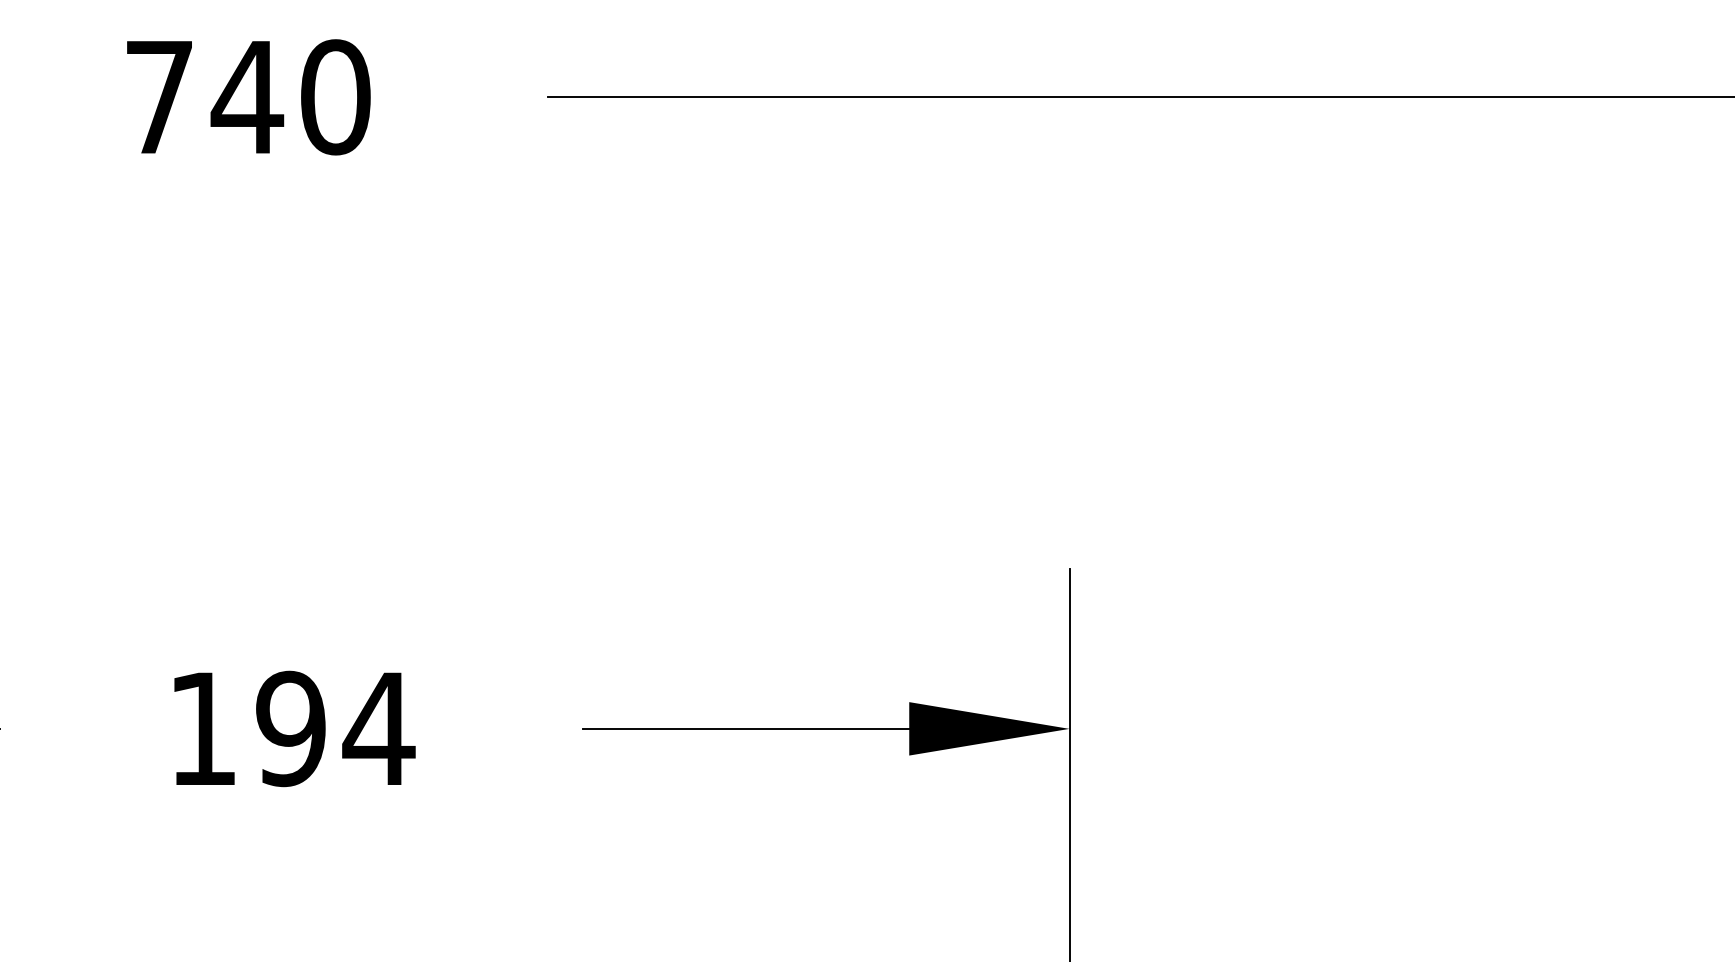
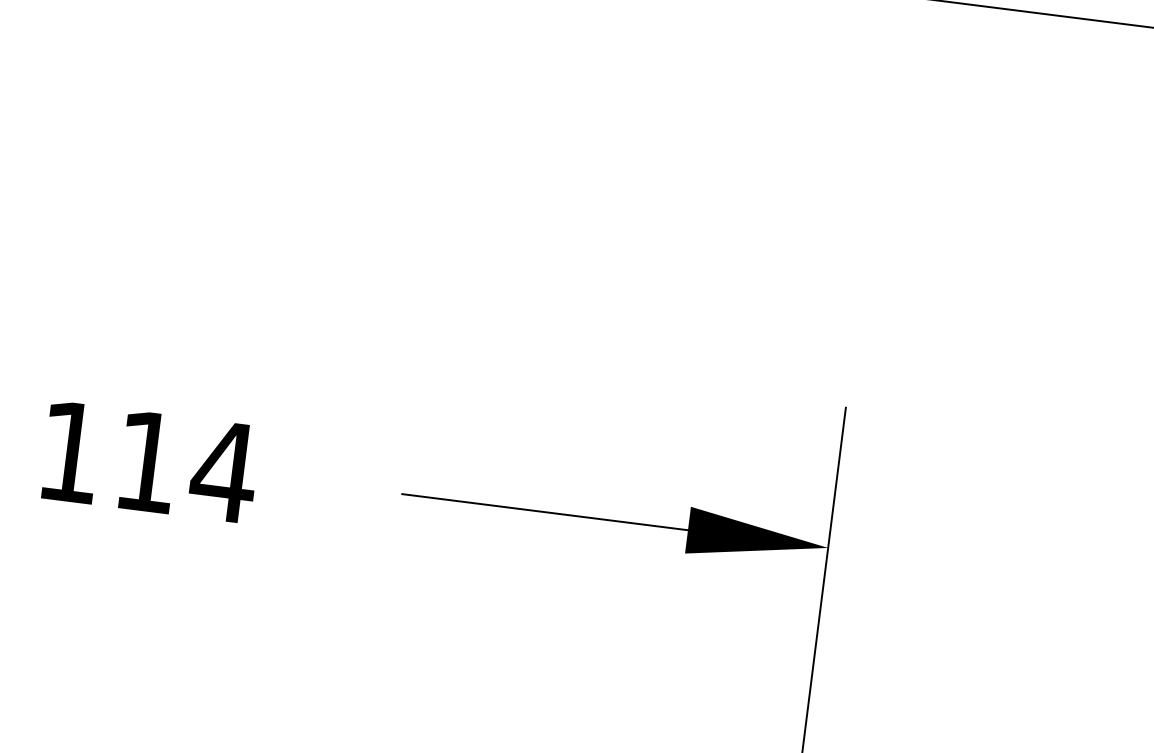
text: (290, 728) -> (146, 461), 194 -> 114

